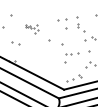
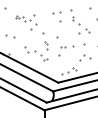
part: (32, 29) -> (26, 22), size x1.67
part: (42, 58) -> (36, 51), added

